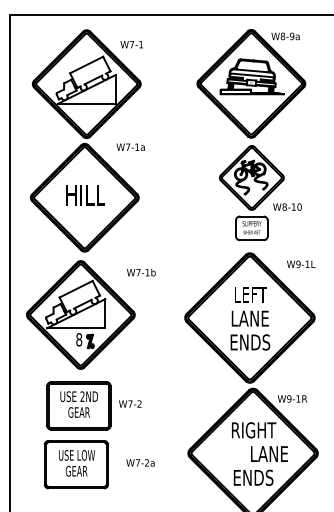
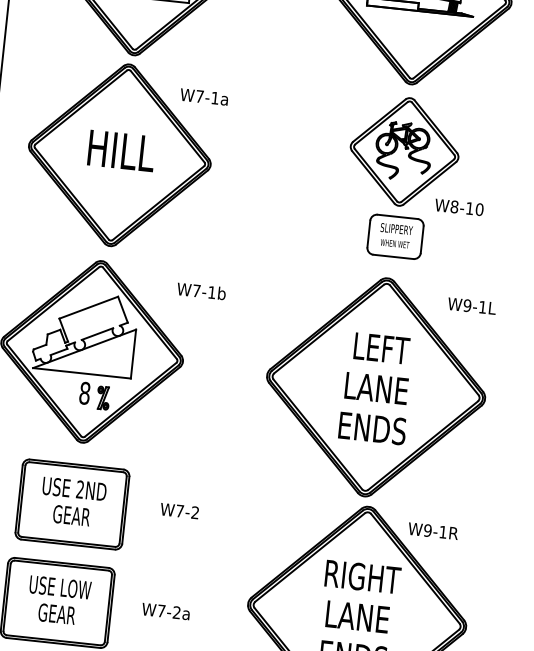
text: (130, 146) -> (203, 95), moved
text: (130, 403) -> (180, 510), moved
text: (269, 453) -> (357, 616), moved

